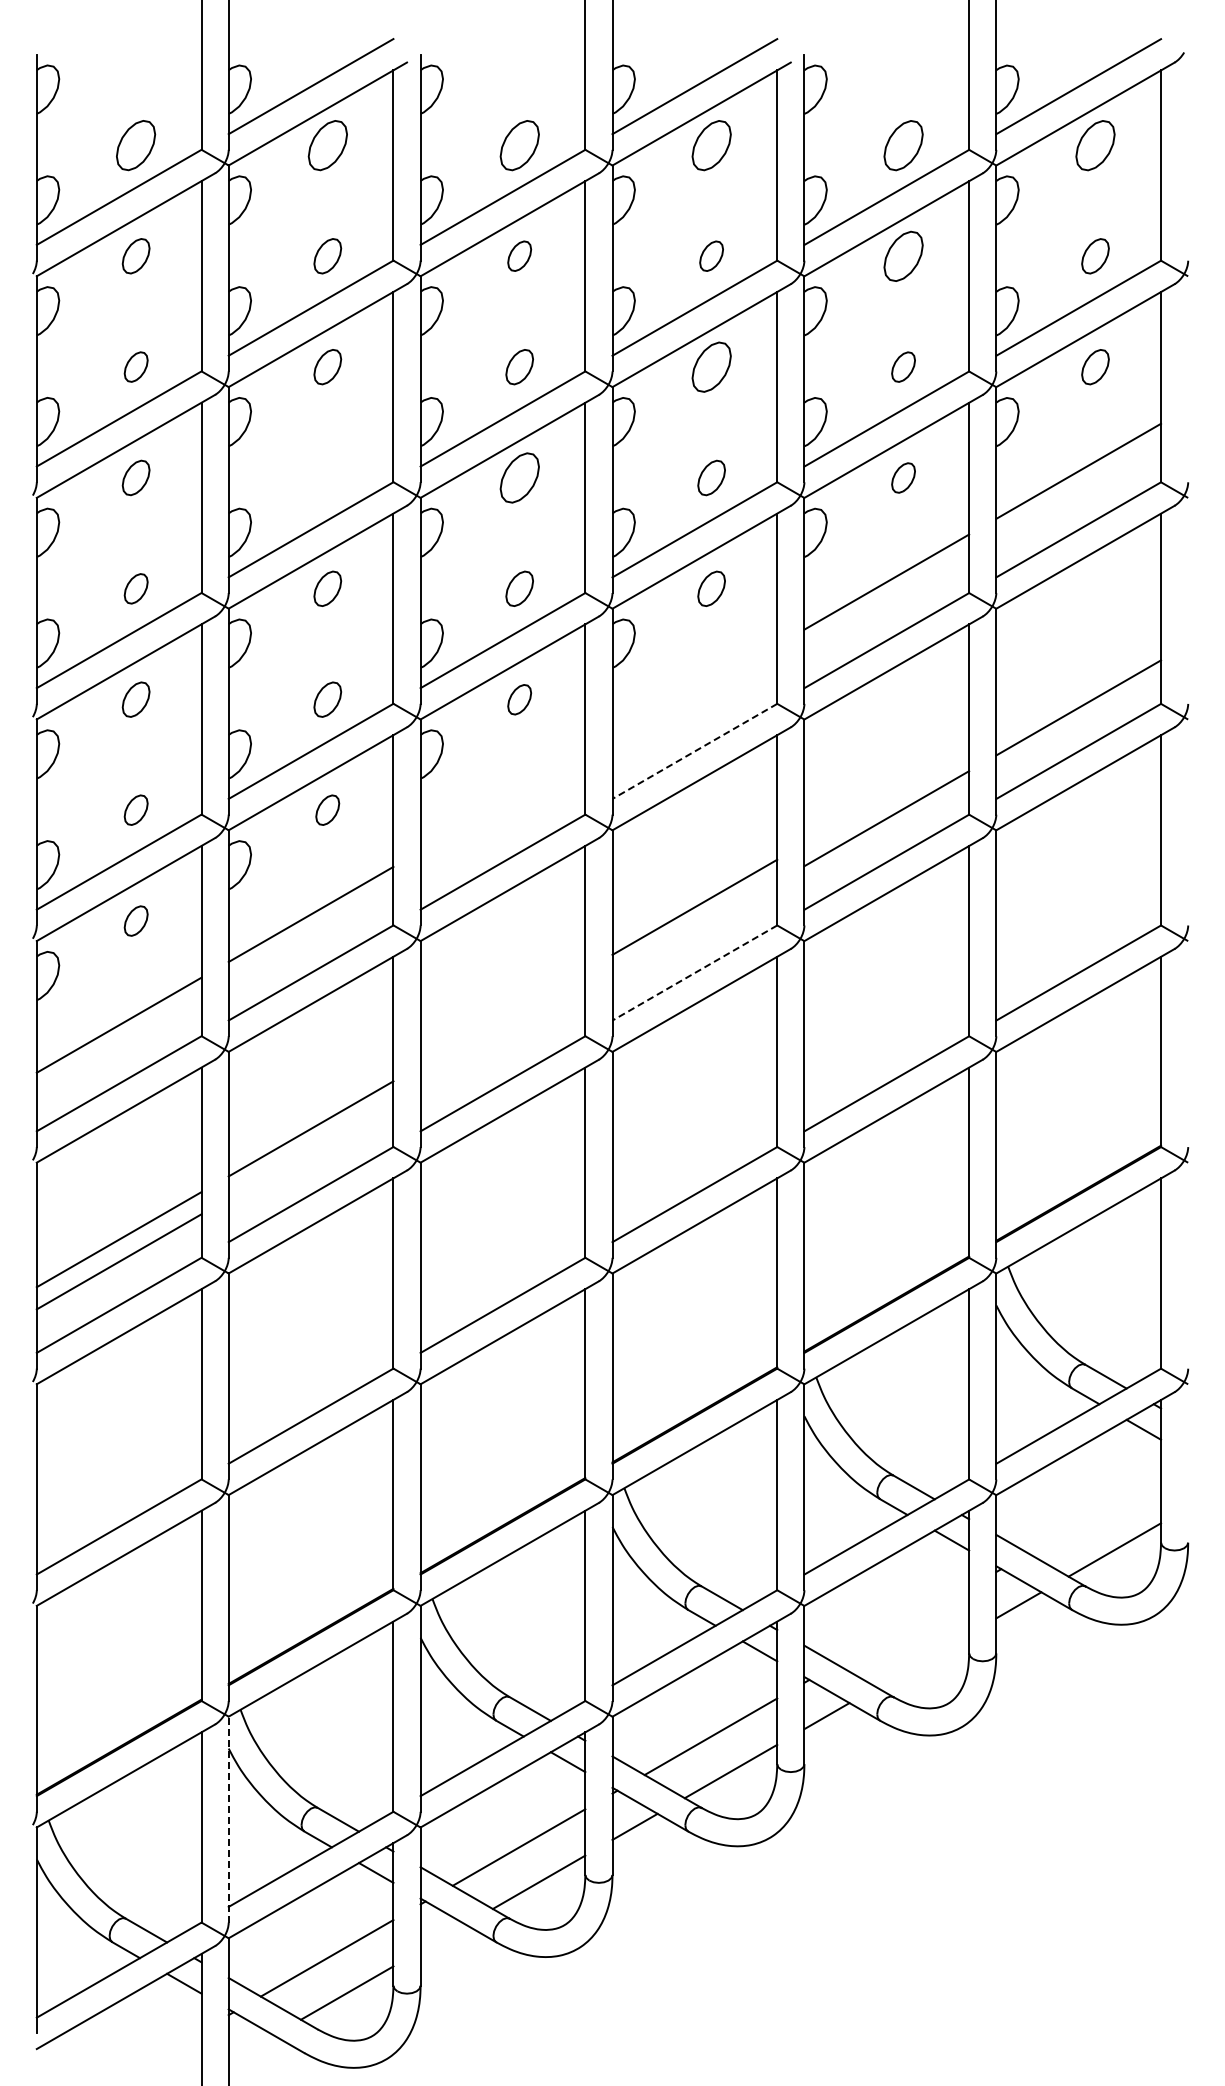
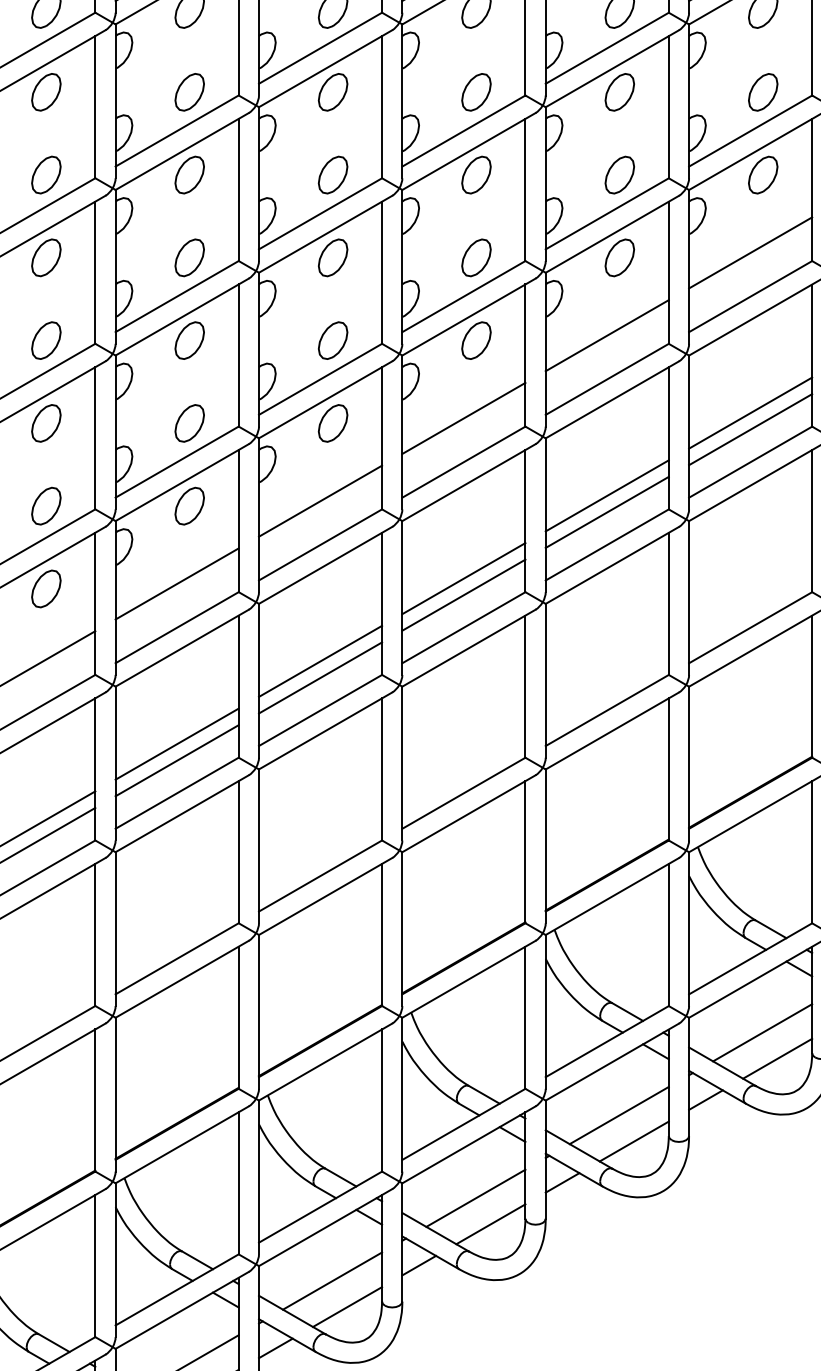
part: (136, 255) -> (46, 91), size x1.43
part: (327, 255) -> (189, 91), size x1.43
part: (519, 255) -> (332, 91), size x1.67
part: (711, 255) -> (476, 91), size x1.67
part: (1095, 255) -> (763, 91), size x1.43
part: (136, 366) -> (46, 174), size x1.67
part: (327, 366) -> (189, 174), size x1.43
part: (519, 366) -> (332, 174), size x1.43
part: (903, 366) -> (619, 174), size x1.67
part: (1095, 366) -> (763, 174), size x1.43
part: (136, 477) -> (46, 257), size x1.43
part: (327, 477) -> (189, 257), added
part: (711, 477) -> (476, 257), size x1.43
part: (903, 477) -> (619, 257), size x1.67
part: (136, 588) -> (46, 340), size x1.67
part: (327, 588) -> (189, 340), size x1.43
part: (519, 588) -> (332, 340), size x1.43
part: (711, 588) -> (476, 340), size x1.43
line: (1078, 685) -> (750, 412), added
line: (694, 692) -> (463, 418), added
part: (136, 699) -> (46, 423), size x1.43
part: (327, 699) -> (189, 423), size x1.43
part: (519, 699) -> (332, 423), size x1.67
line: (694, 751) -> (463, 462), dashed -> solid
line: (886, 796) -> (607, 495), added
line: (502, 803) -> (320, 501), added
part: (136, 809) -> (46, 505), size x1.67
part: (327, 809) -> (189, 505), size x1.67
part: (136, 920) -> (46, 588), size x1.67
line: (694, 929) -> (463, 595), added
line: (694, 973) -> (463, 628), dashed -> solid
line: (502, 1017) -> (320, 660), added
line: (502, 1039) -> (320, 677), added
line: (310, 1150) -> (176, 760), added
line: (1094, 1514) -> (762, 1032), added
line: (902, 1625) -> (619, 1115), added
line: (922, 1660) -> (633, 1141), added
line: (228, 1819) -> (115, 1260), dashed -> solid
line: (442, 1937) -> (275, 1348), added

